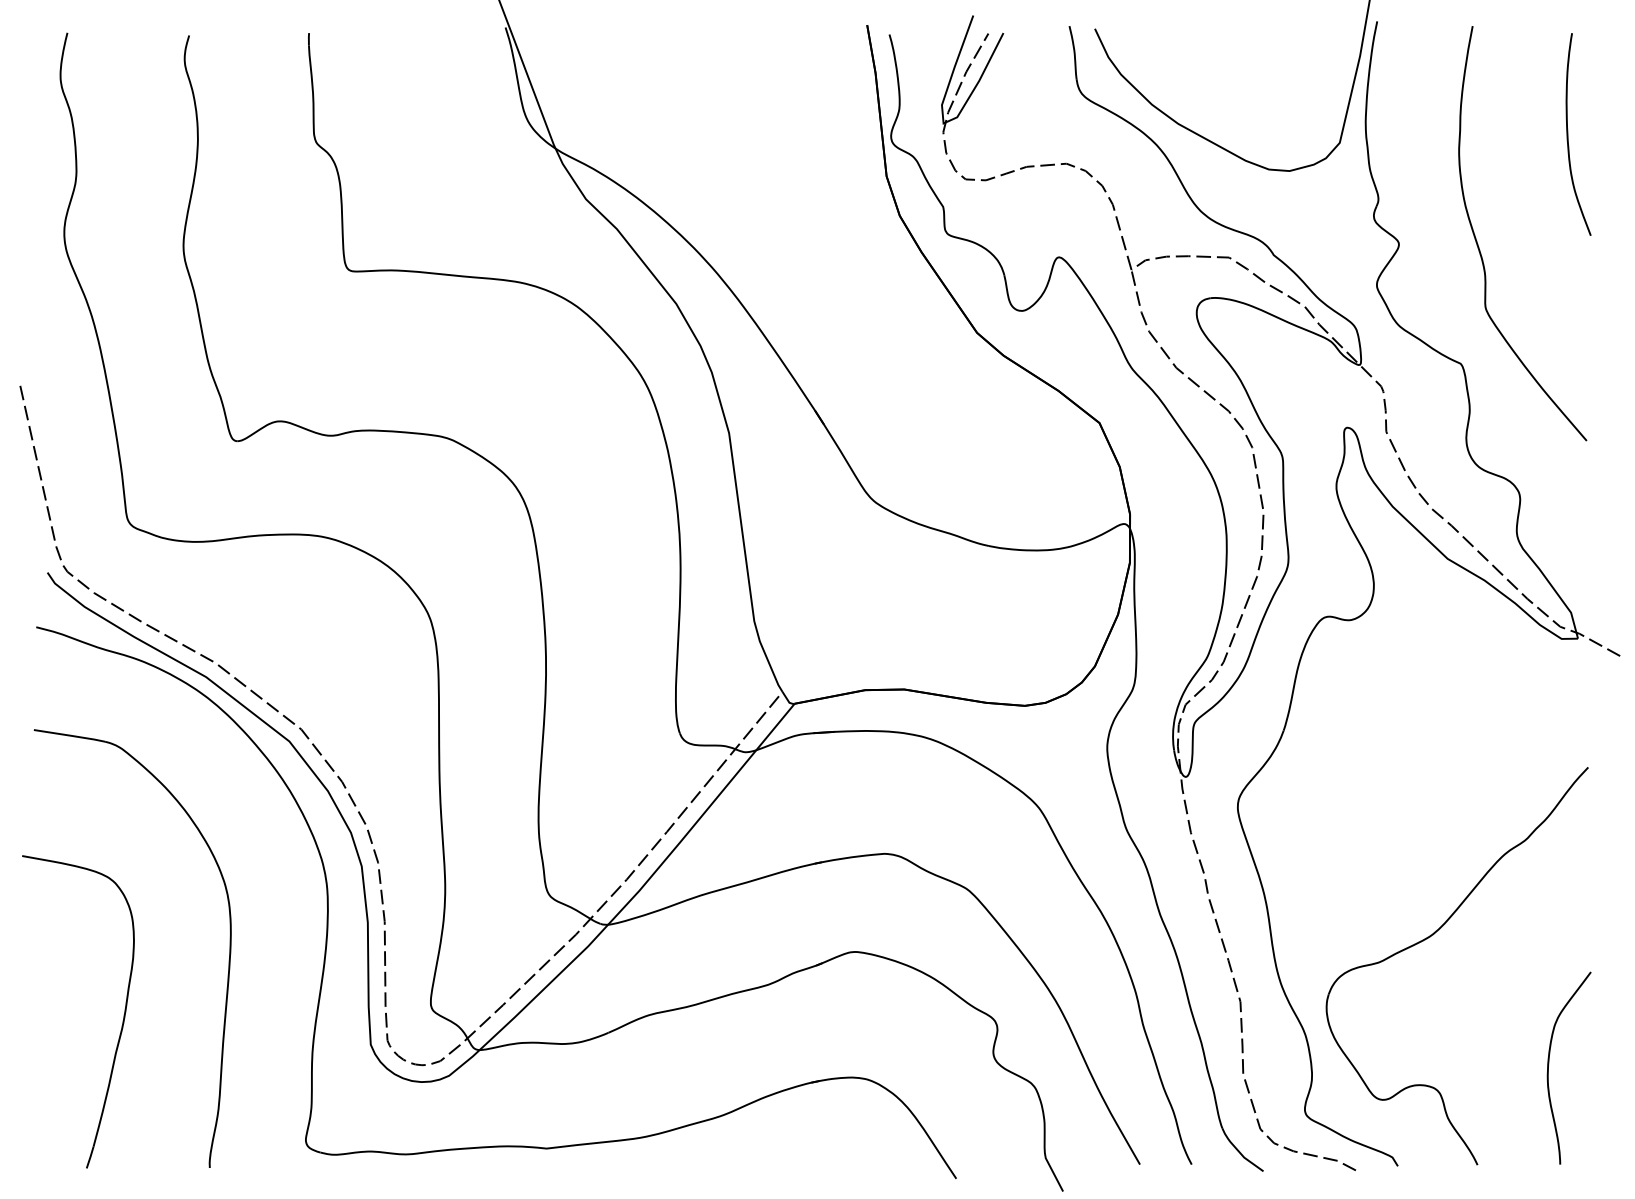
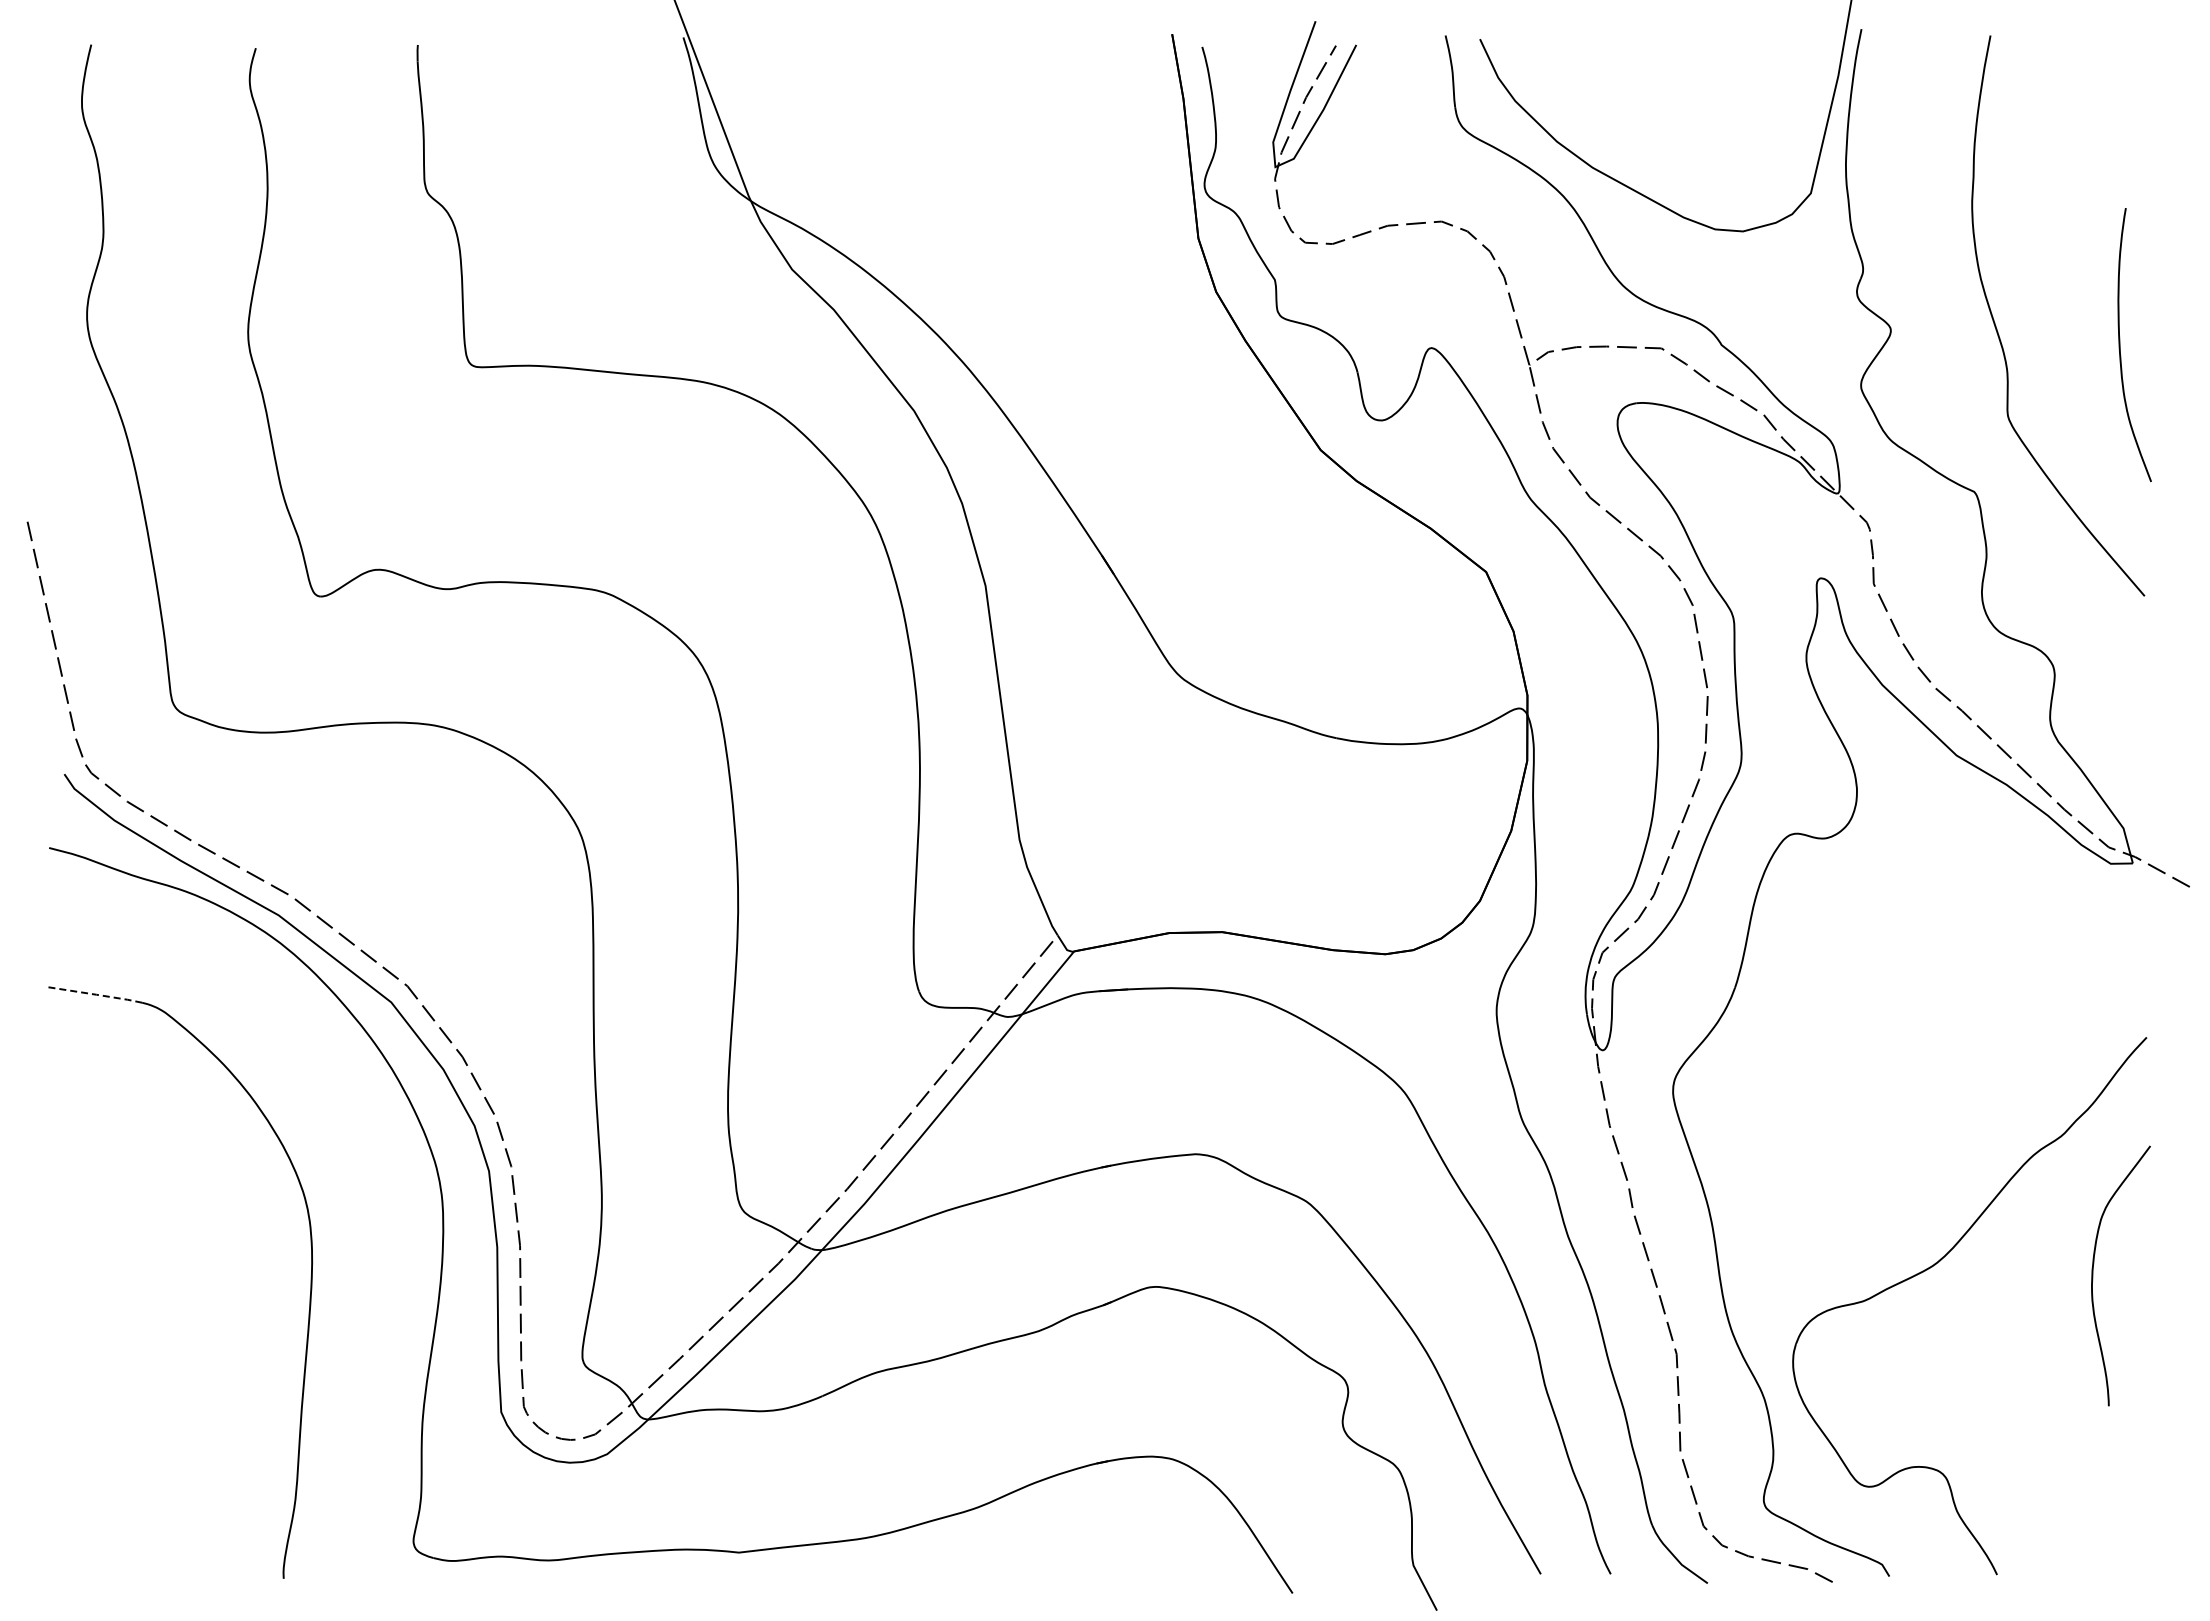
curve: (1568, 134) -> (2120, 345), moved
line: (69, 735) -> (94, 994), solid -> dashed
part: (123, 1019) -> (166, 1377), removed
curve: (1548, 1067) -> (2093, 1275), moved

